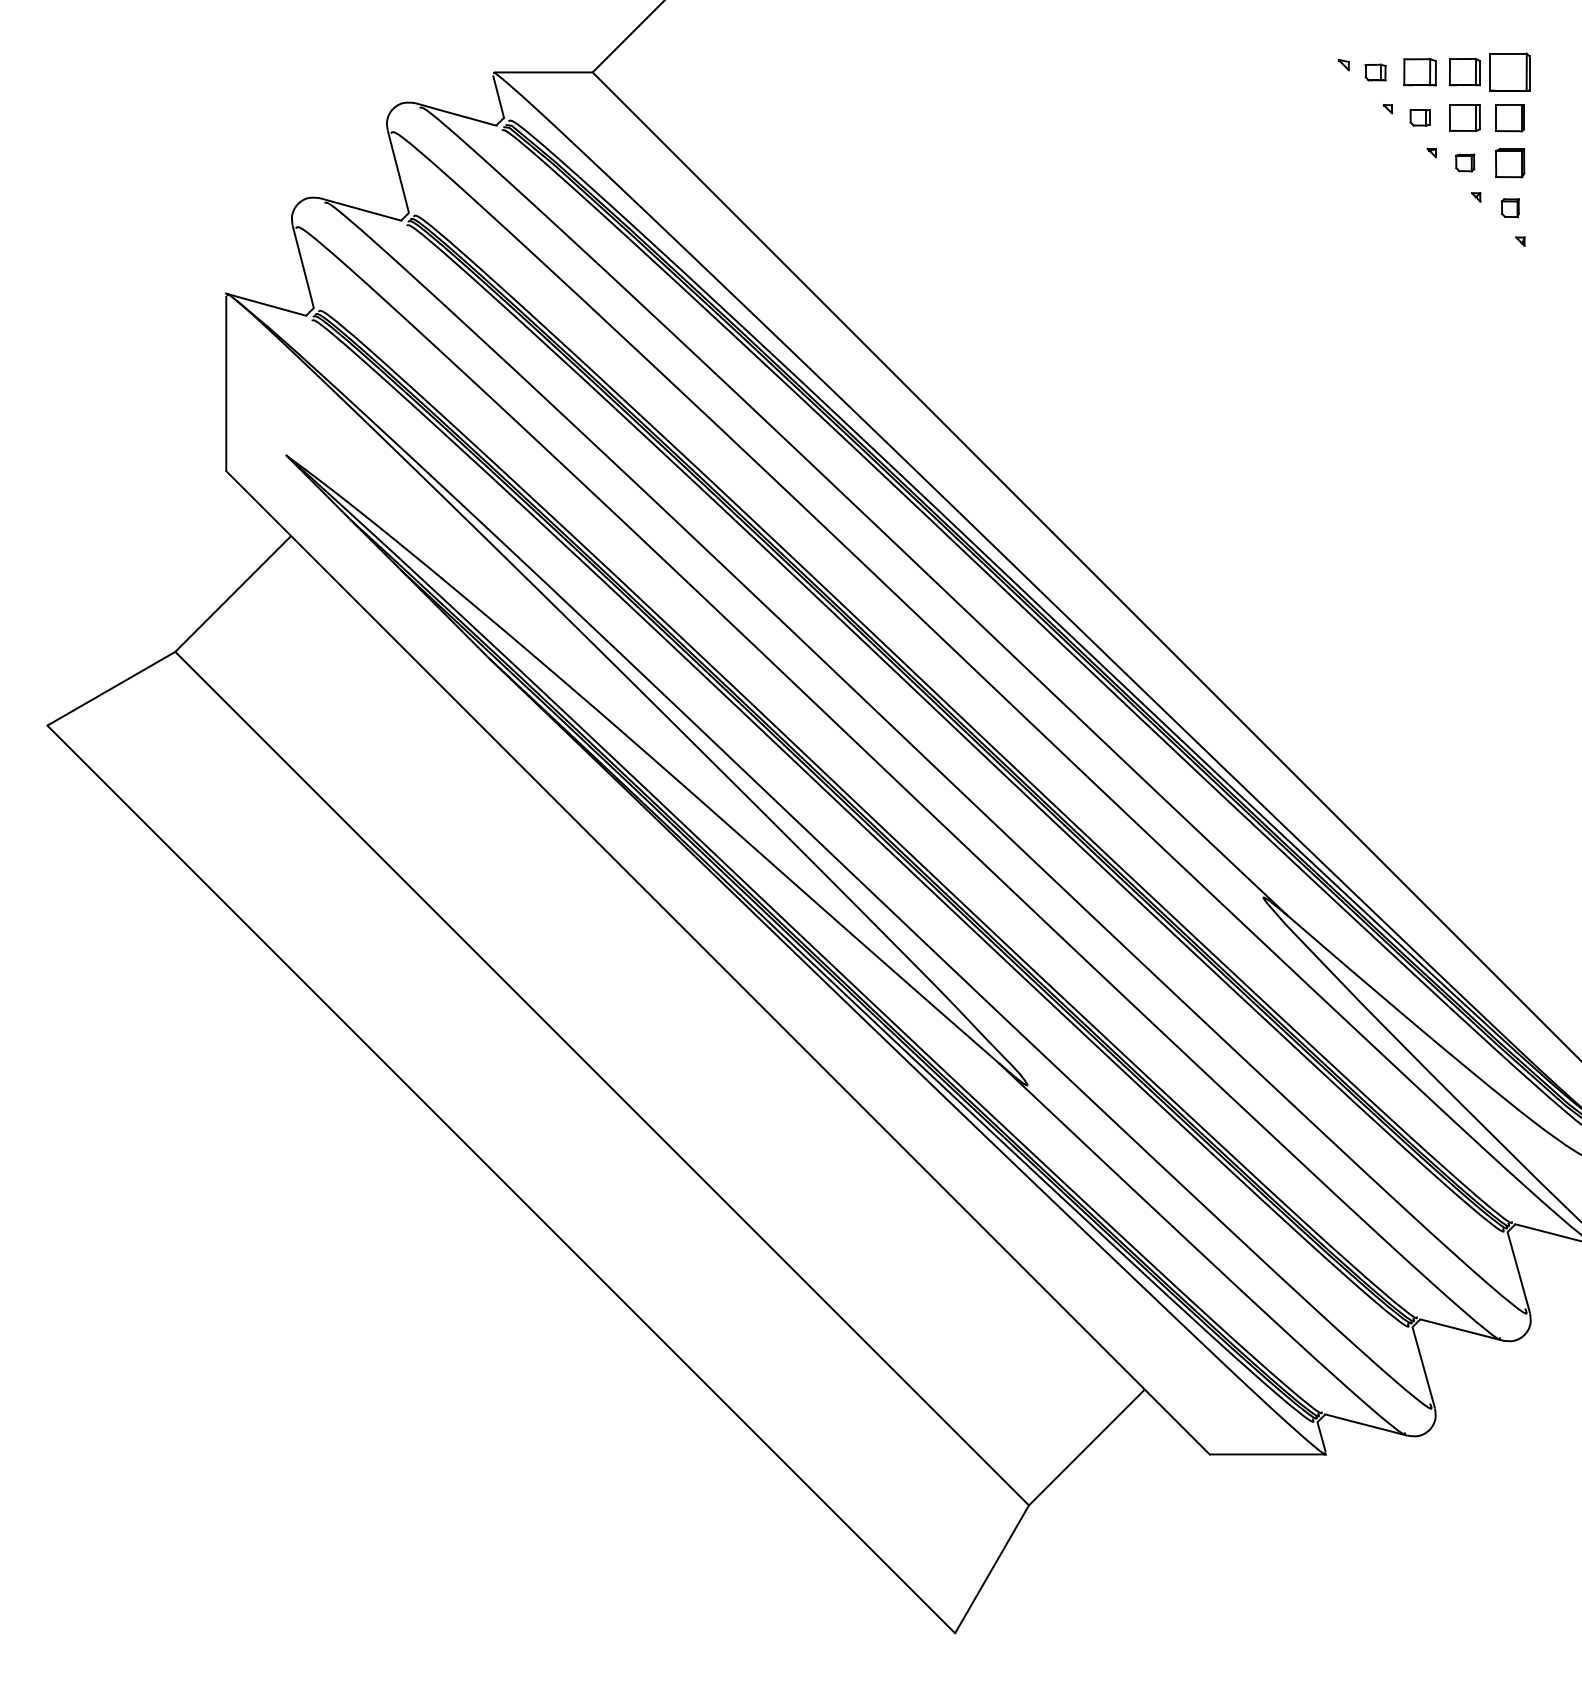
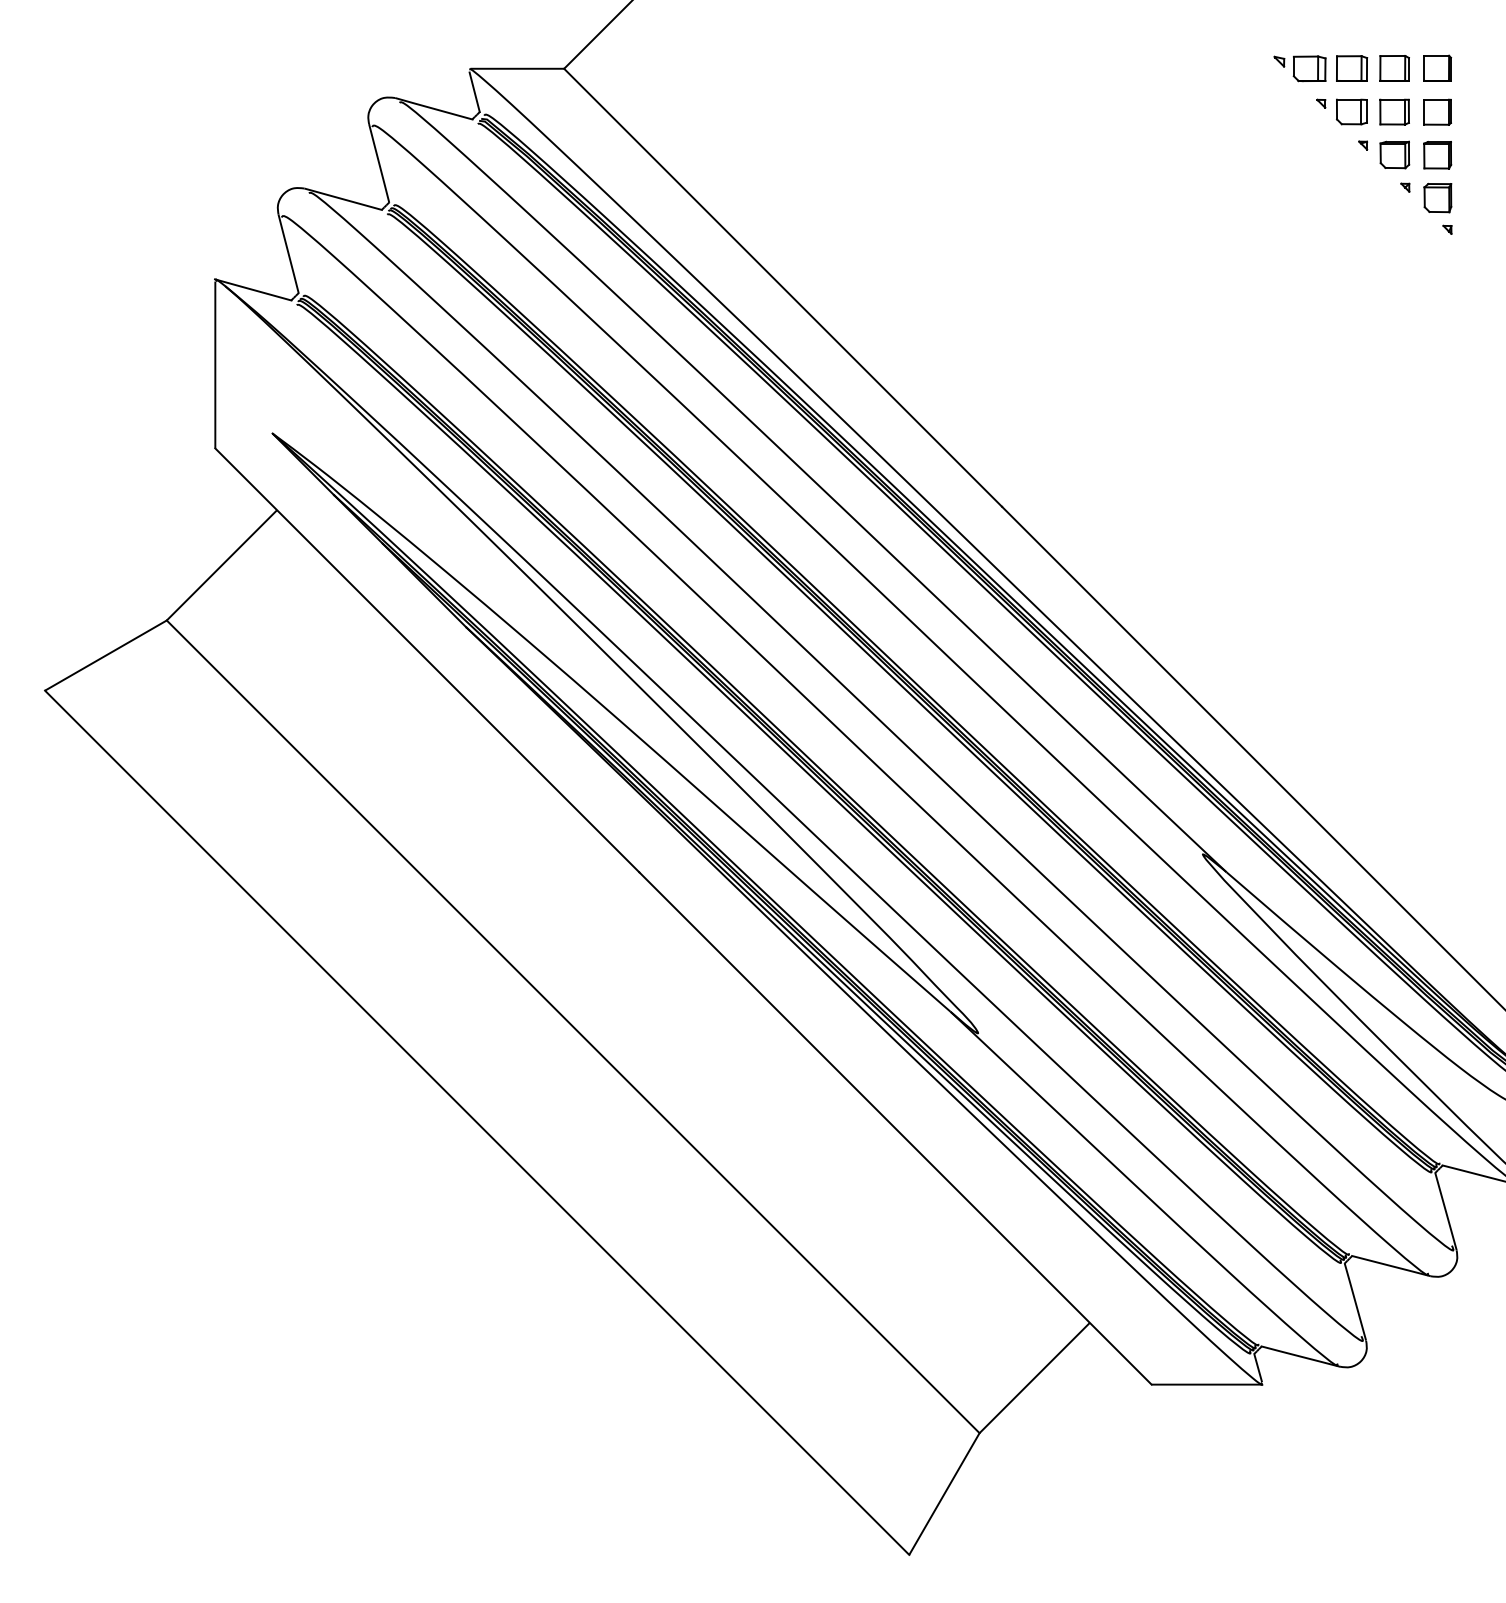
part: (1509, 71) -> (1437, 67), size x0.71
part: (1375, 72) -> (1309, 68), size x1.67
part: (1419, 117) -> (1351, 111), size x1.67
part: (1464, 162) -> (1394, 154), size x1.67
part: (1509, 207) -> (1437, 197), size x1.67

